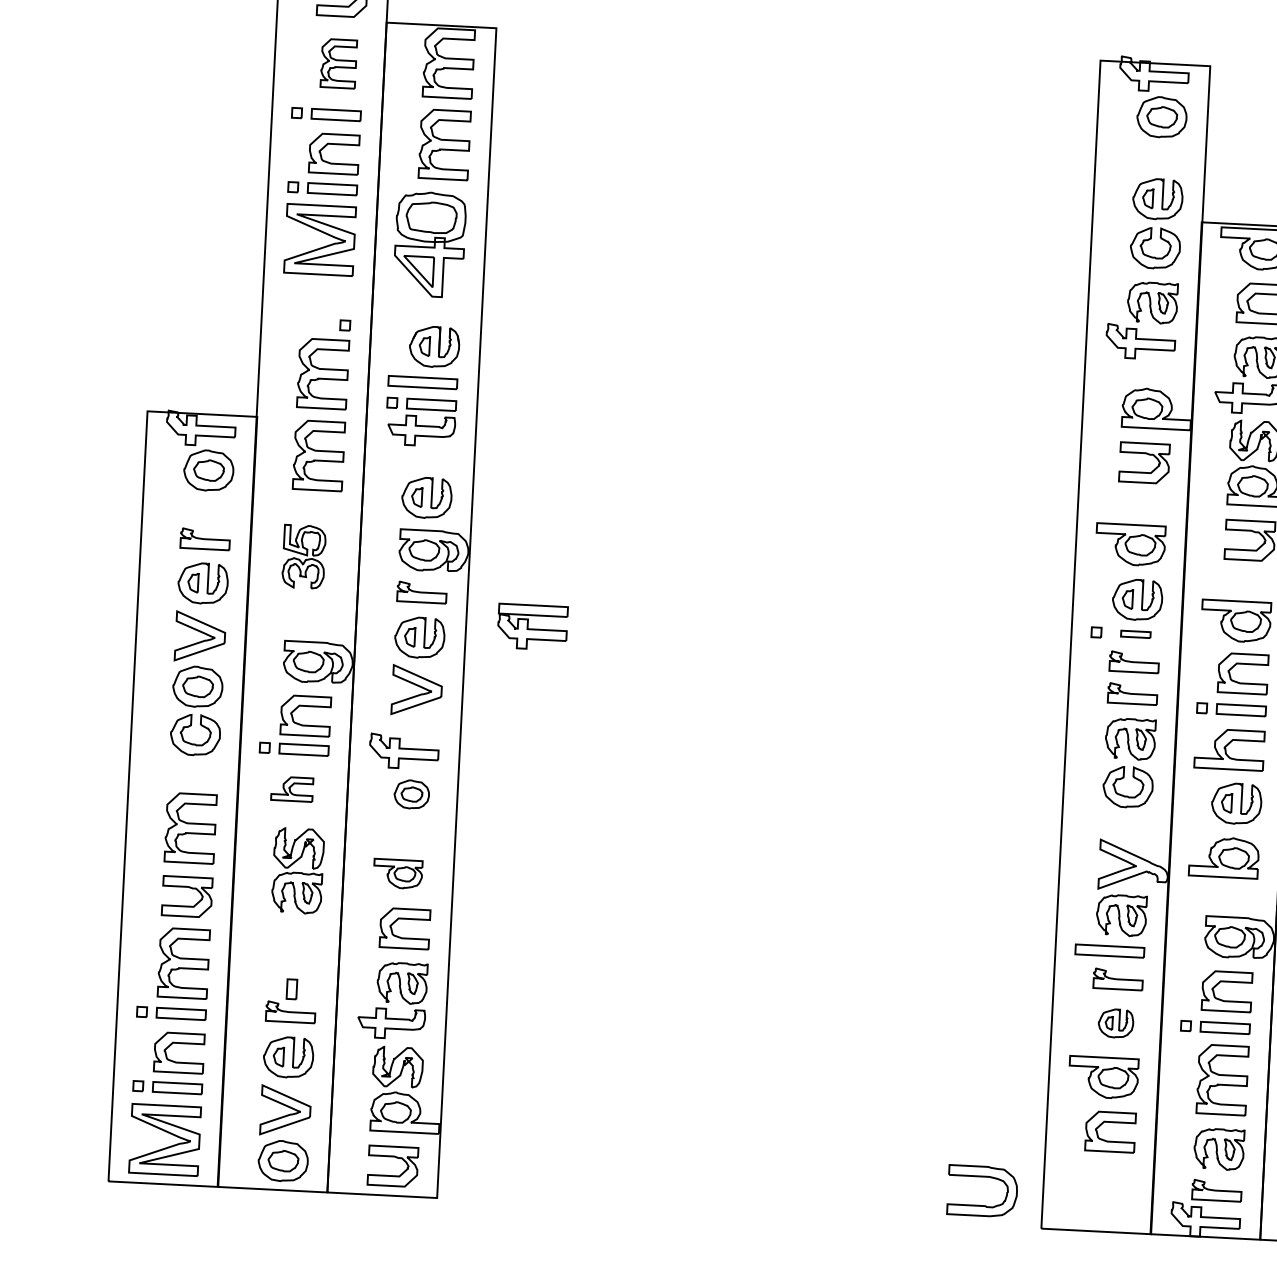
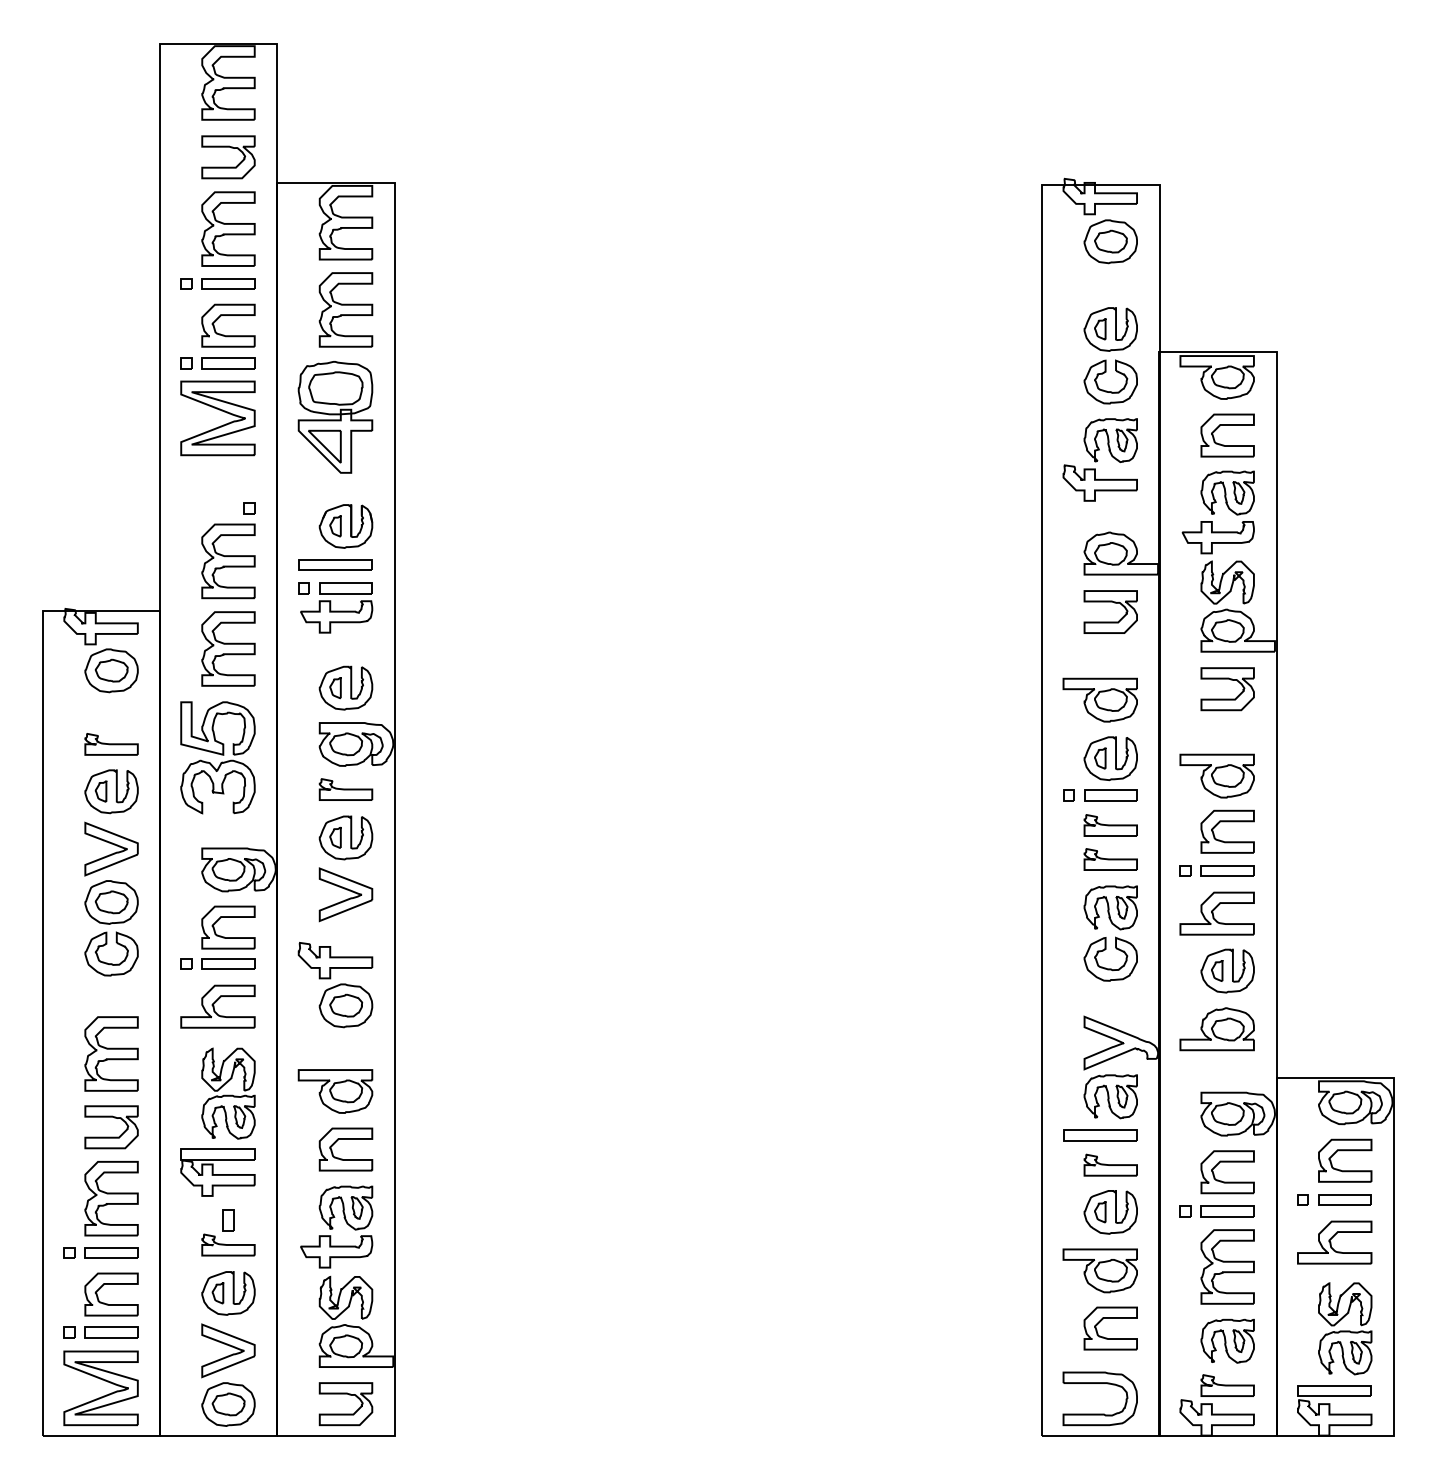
part: (338, 63) -> (228, 228), size x1.43
part: (303, 556) -> (217, 757), size x1.67
part: (532, 627) -> (217, 1172), moved
part: (1135, 634) -> (1110, 795), size x1.67
part: (291, 789) -> (217, 1006), size x1.67
part: (411, 794) -> (345, 1005), size x1.43
part: (397, 873) -> (335, 1091), size x1.43
part: (1115, 1023) -> (1110, 1212), size x1.43
part: (982, 1176) -> (1099, 1383), moved

